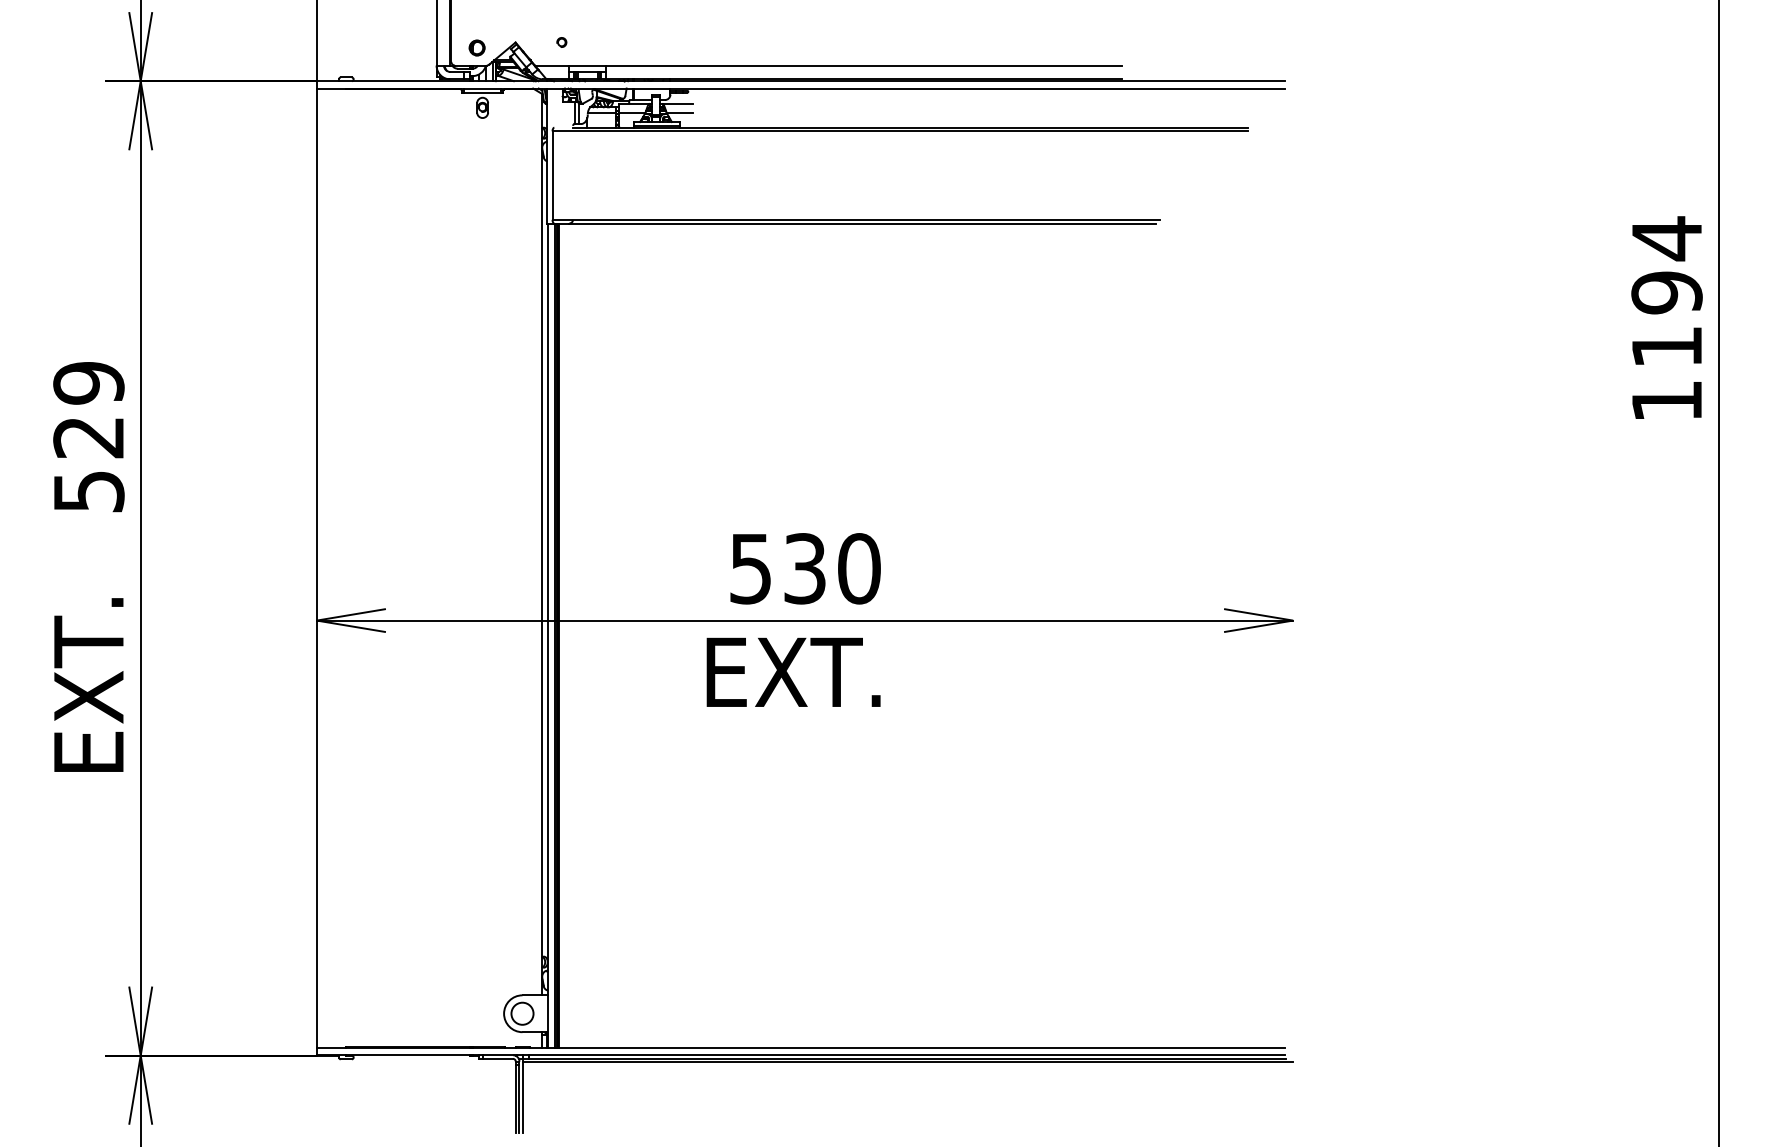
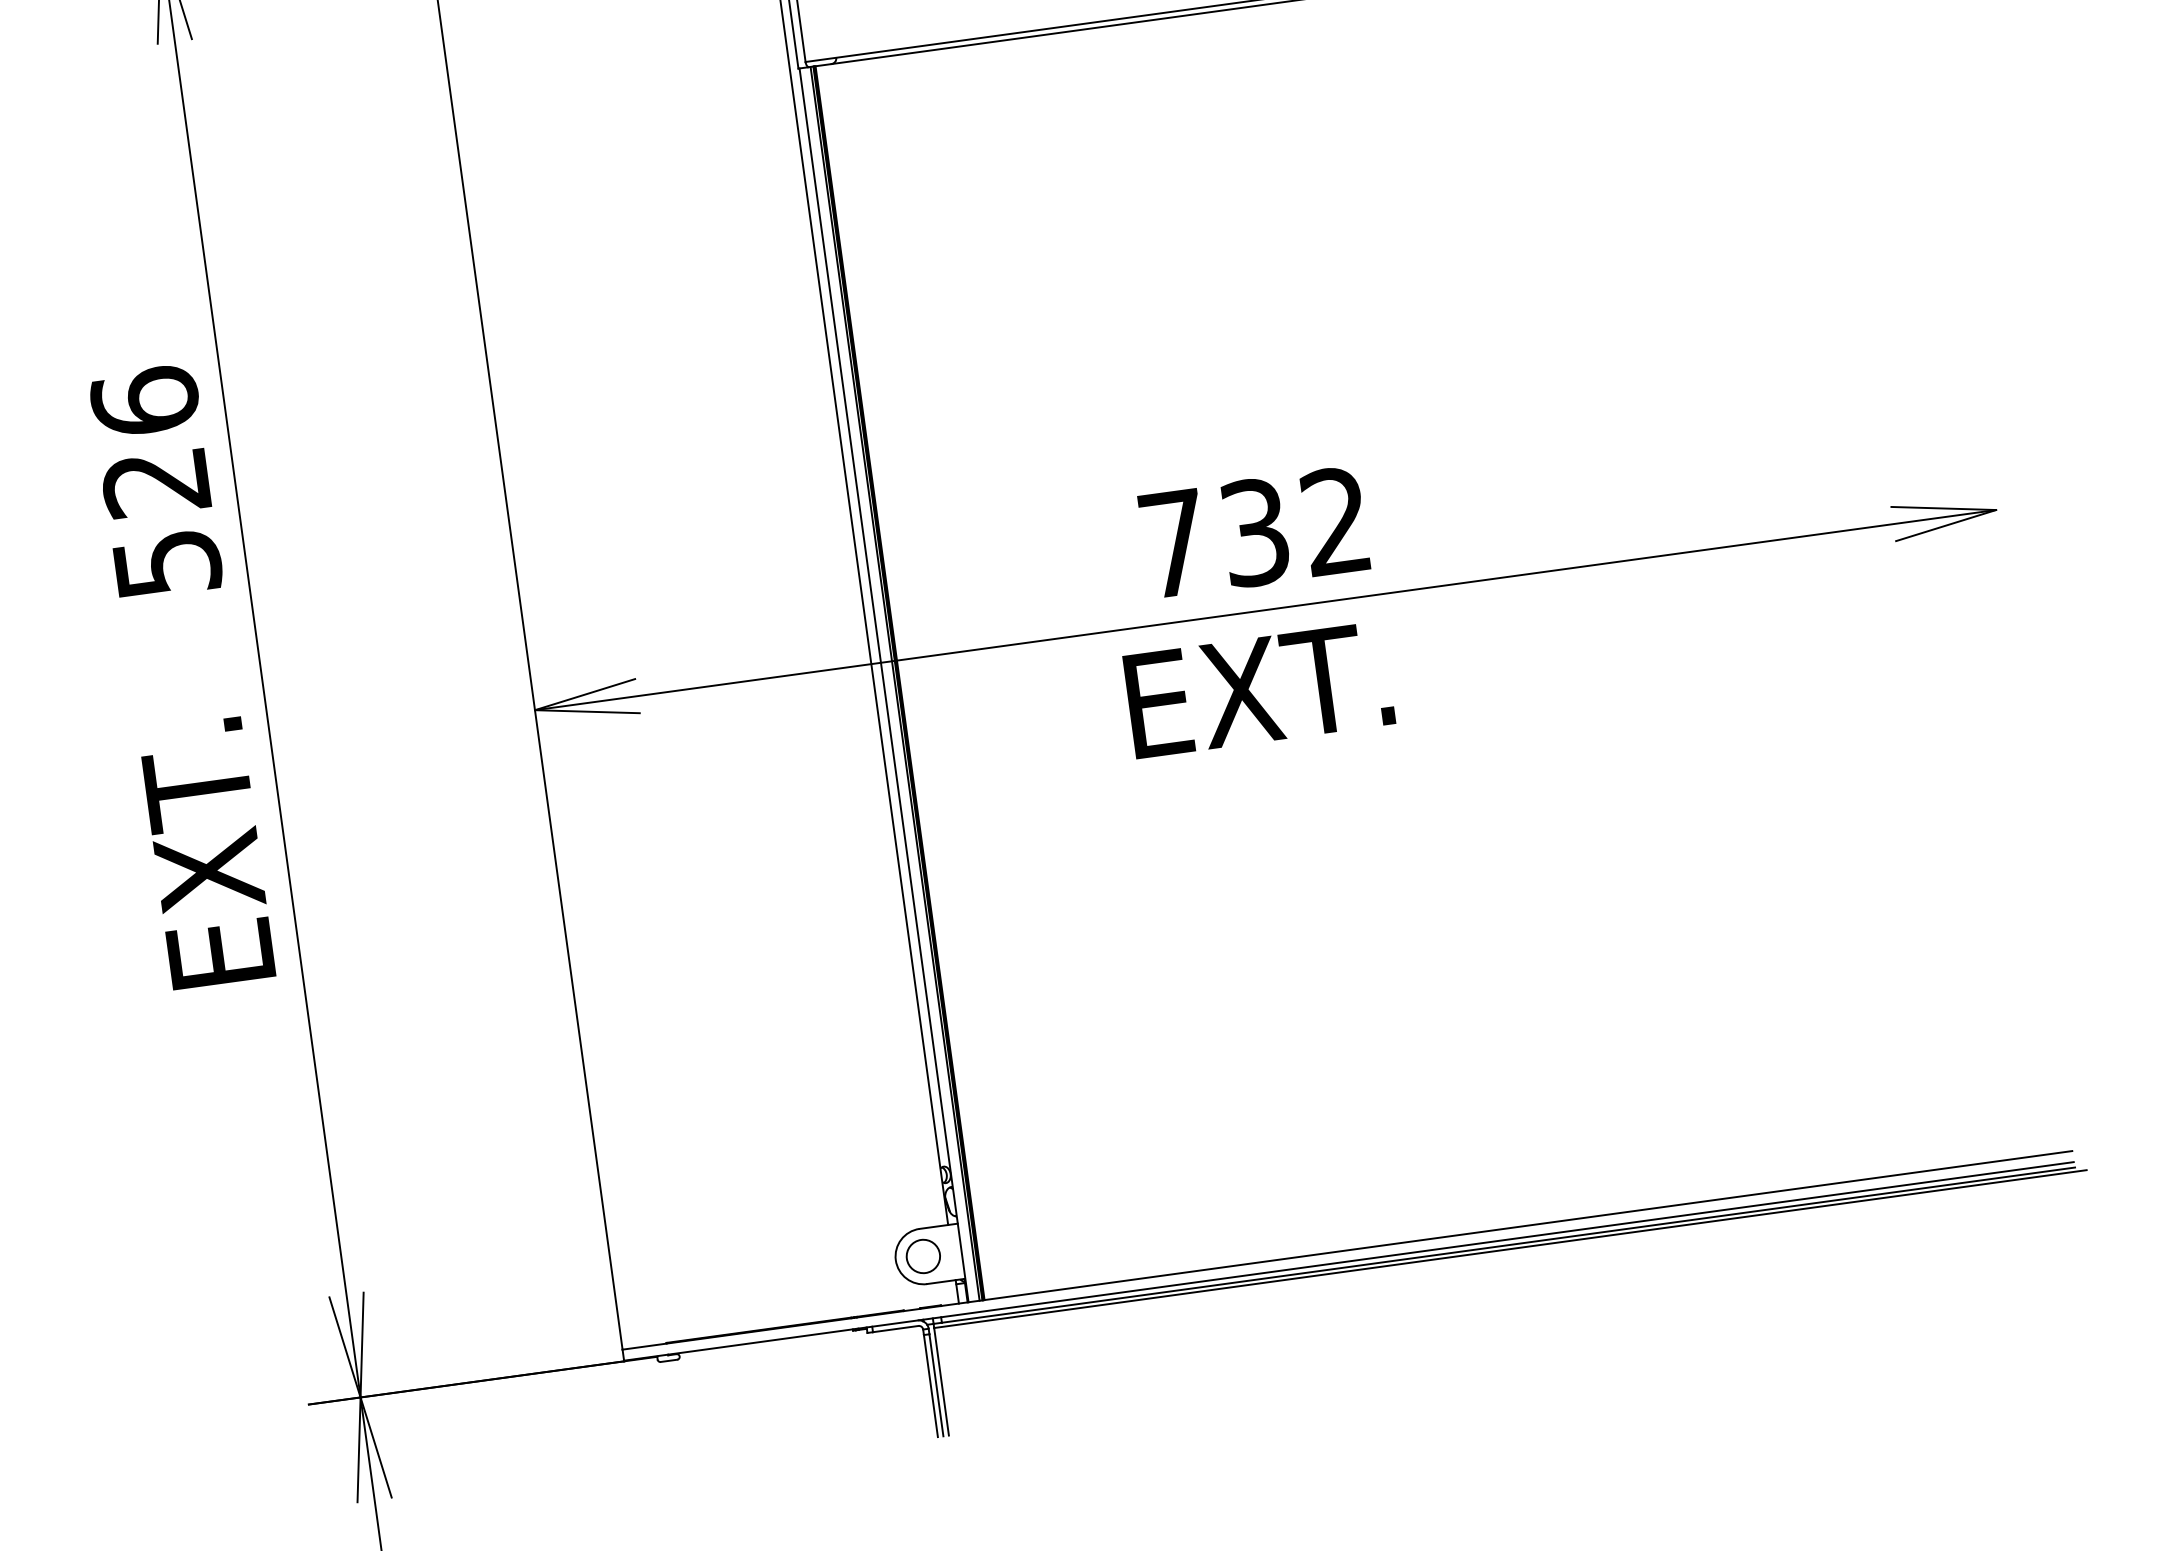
text: (88, 382) -> (144, 400), 529 -> 526
text: (805, 568) -> (1255, 532), 530 -> 732

